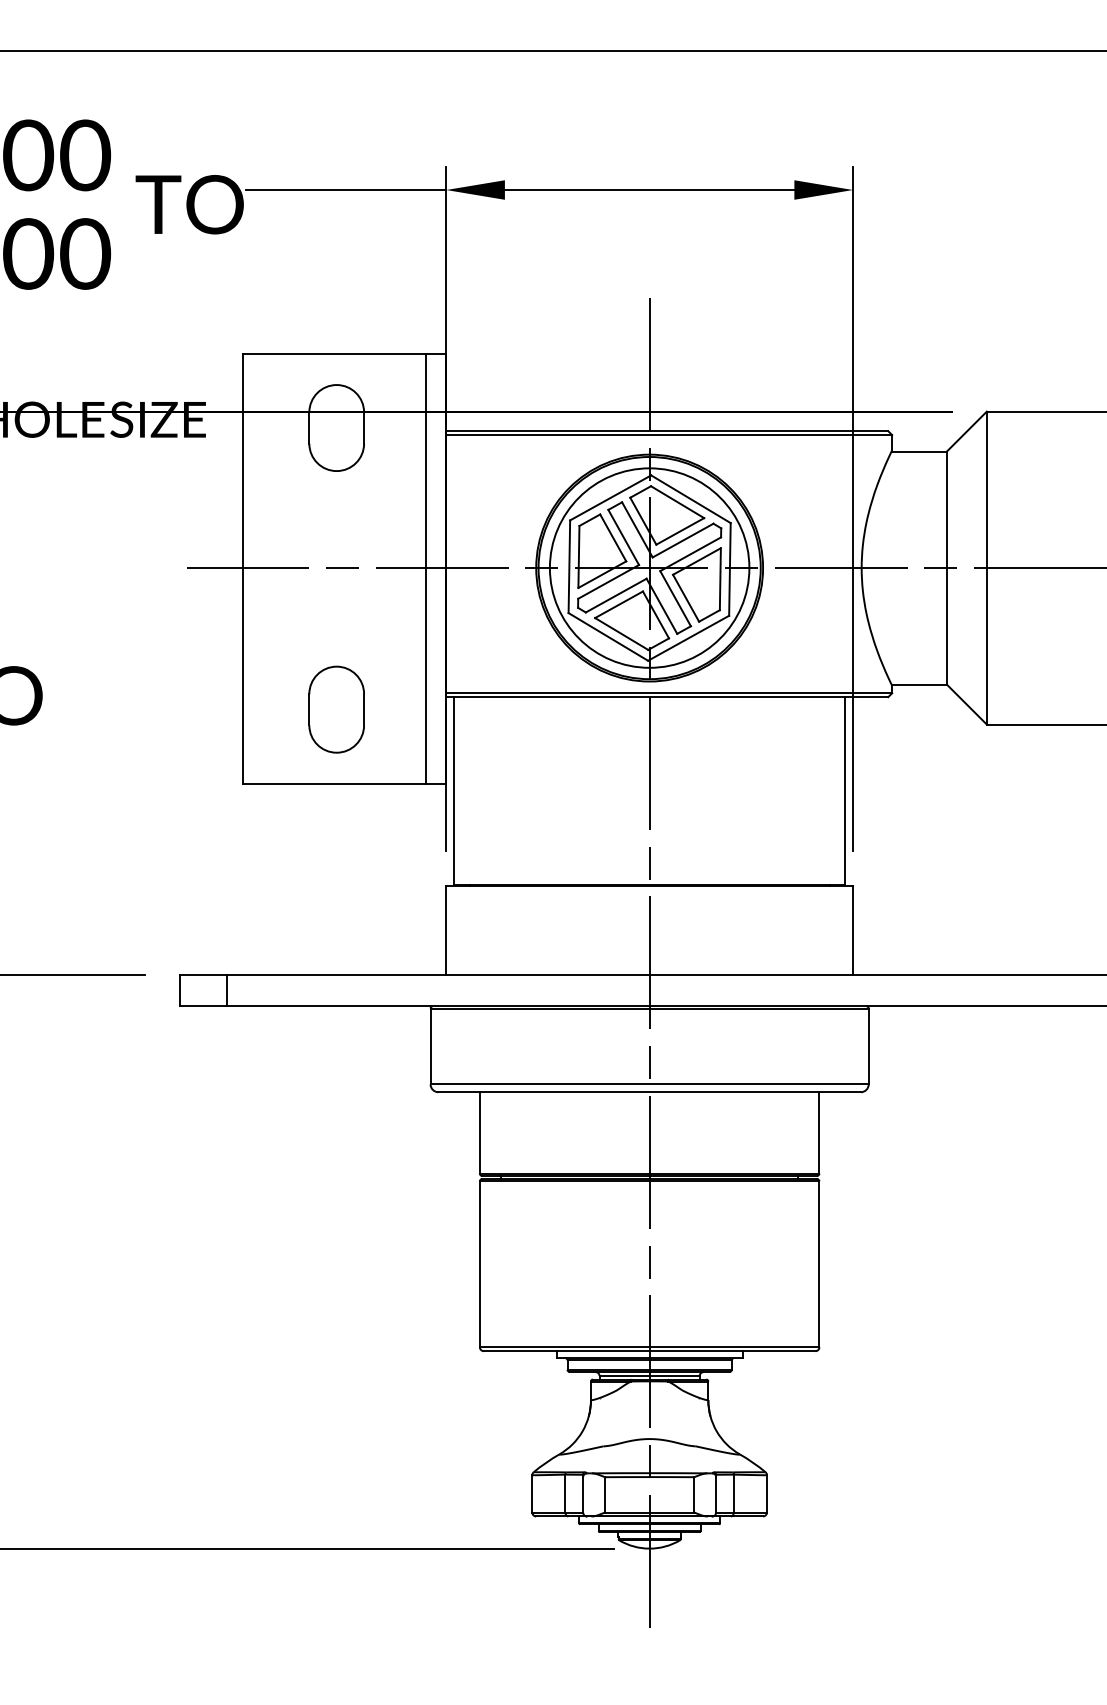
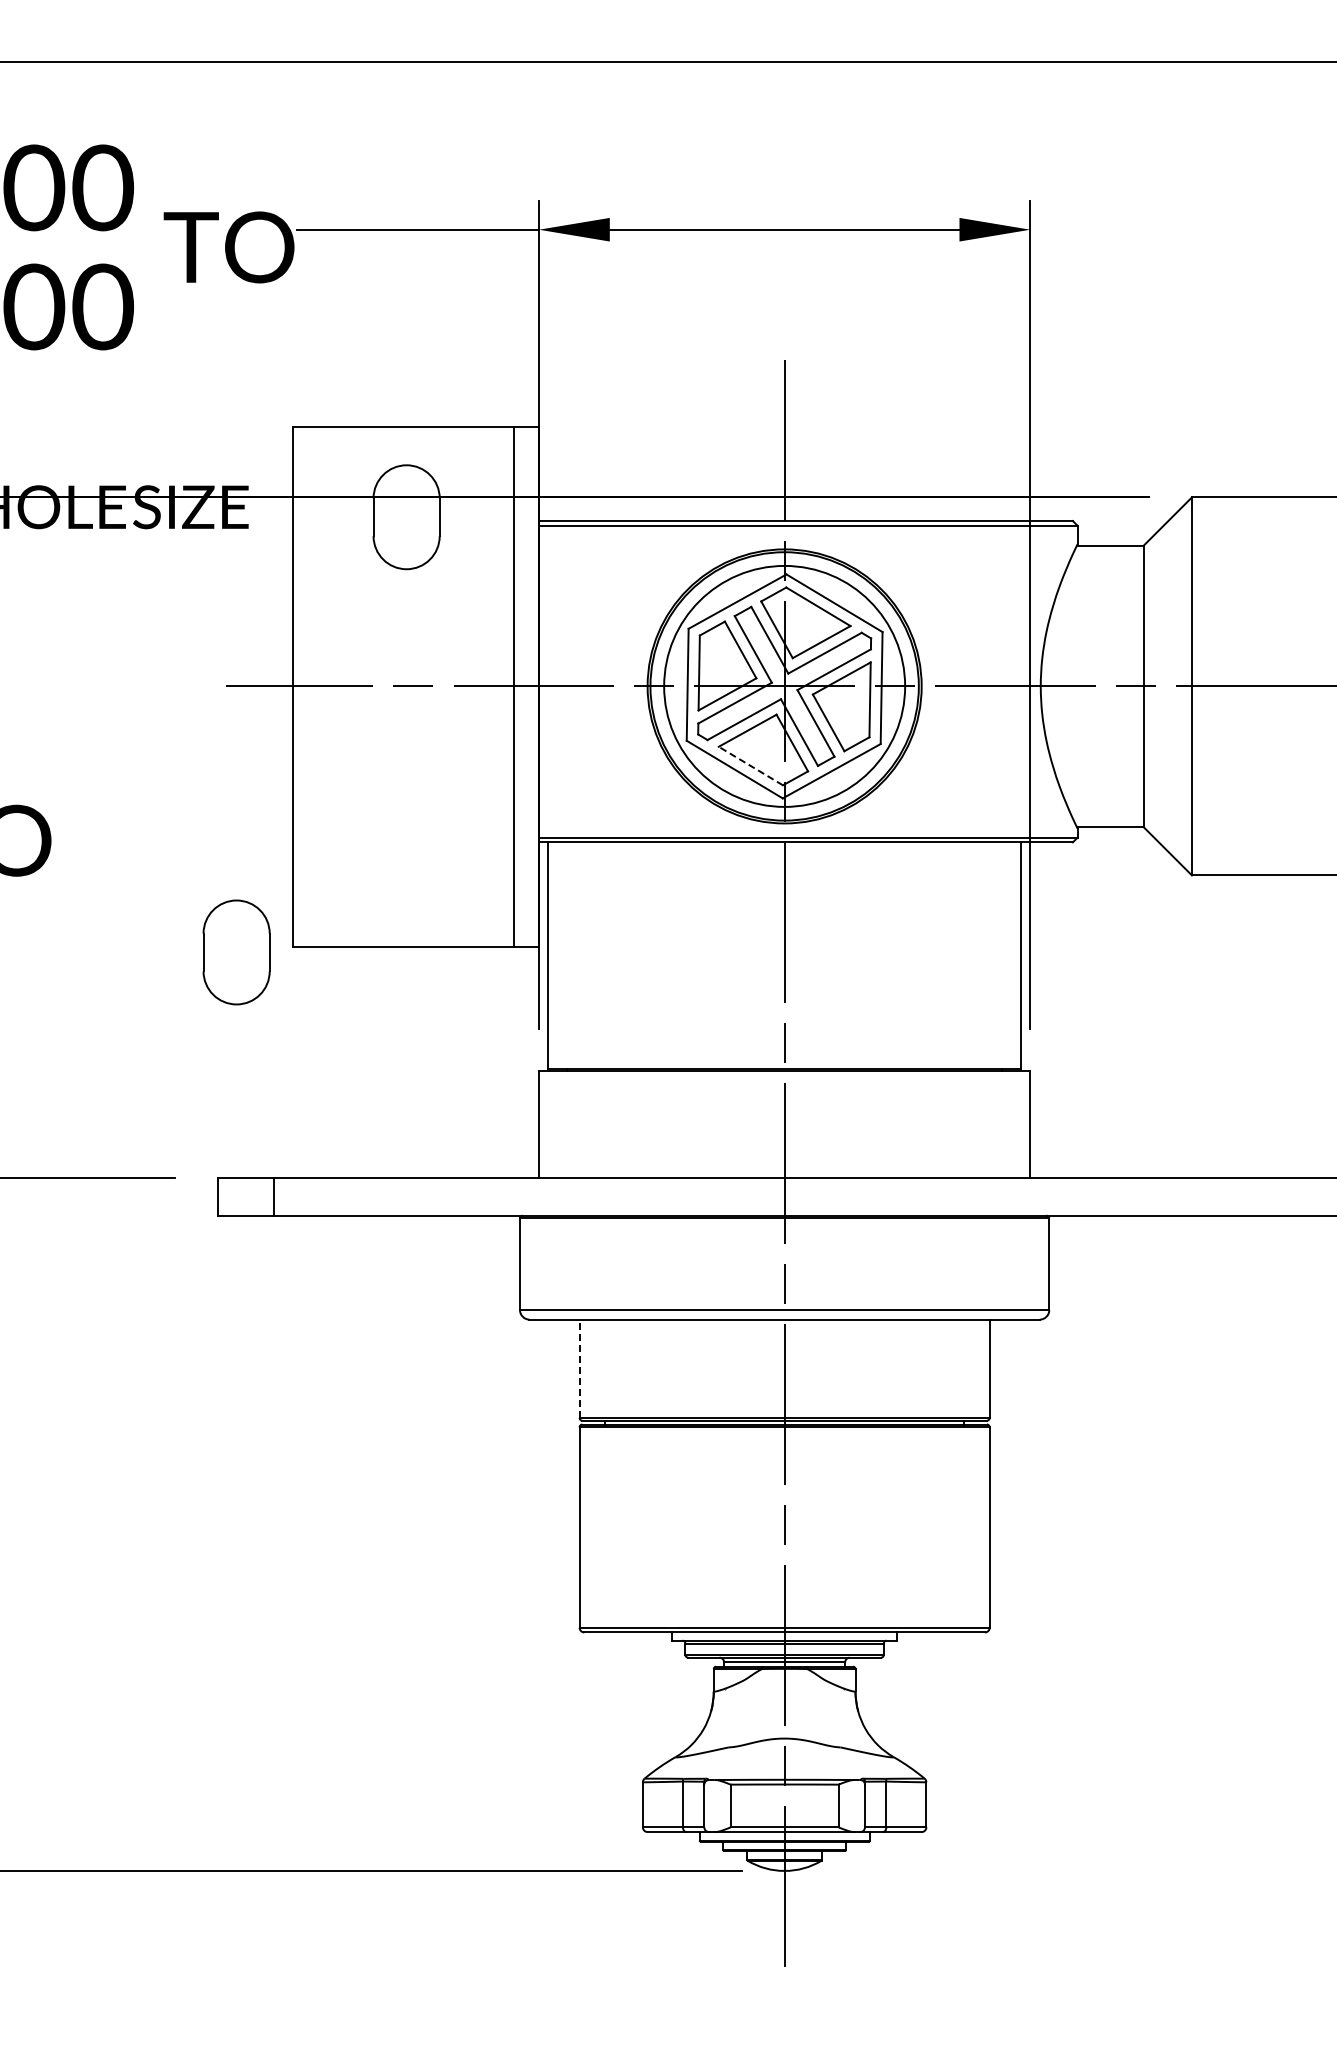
line: (621, 633) -> (750, 765), solid -> dashed
part: (336, 709) -> (236, 952), moved
line: (479, 1132) -> (579, 1368), solid -> dashed

